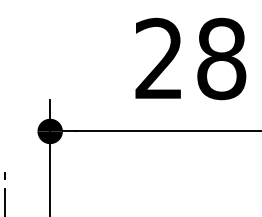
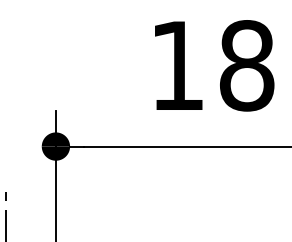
text: (158, 57) -> (176, 64), 28 -> 18

